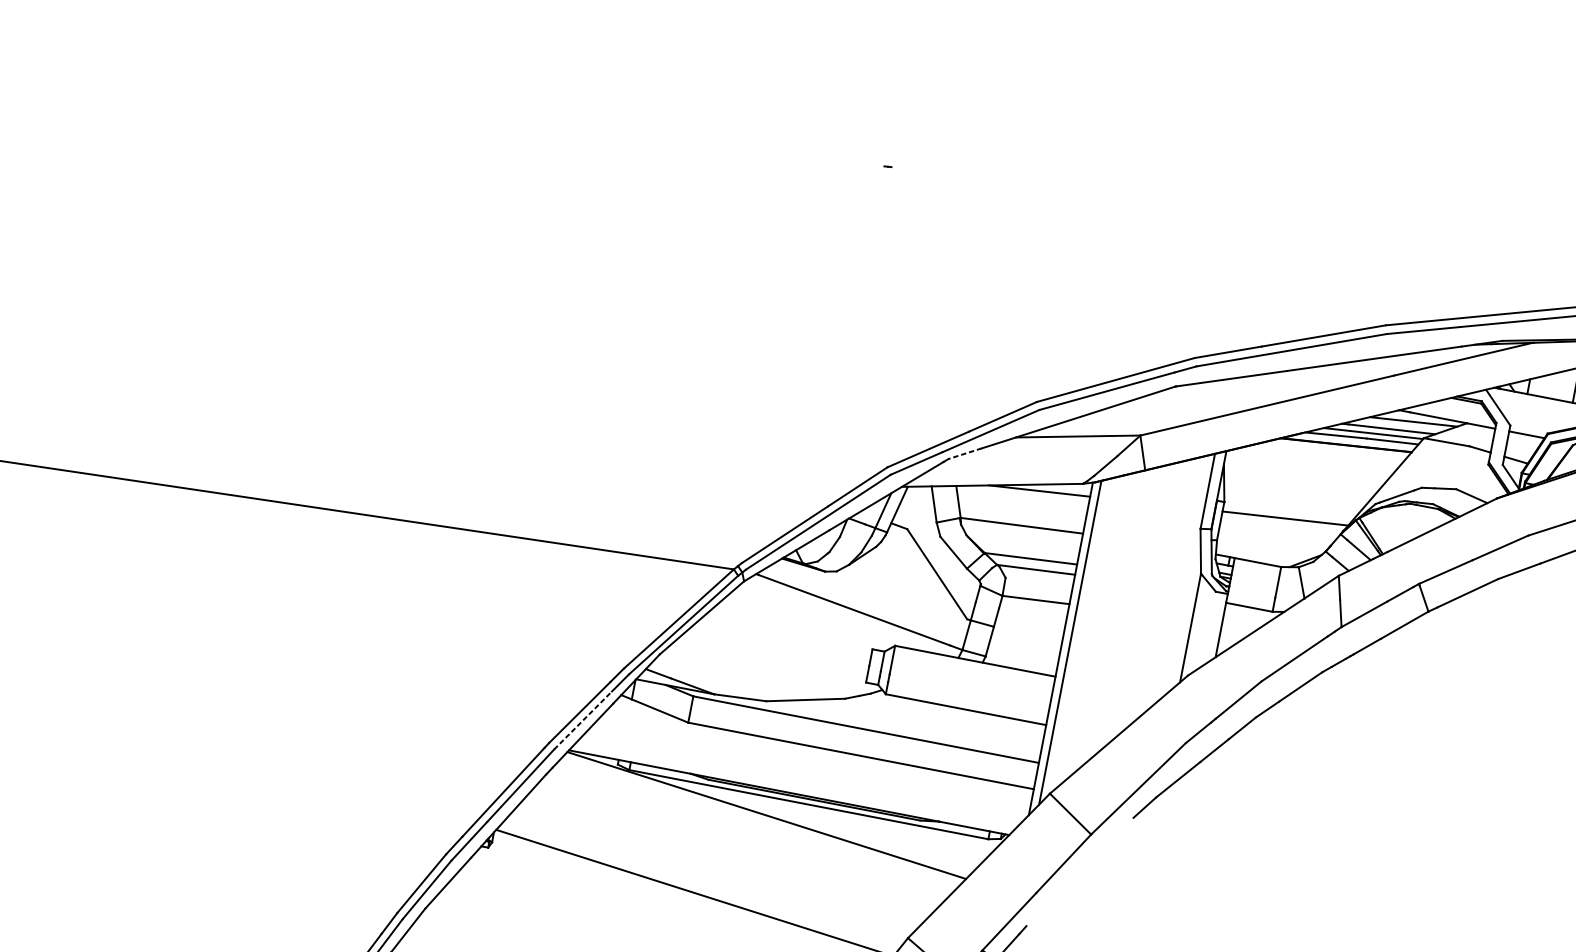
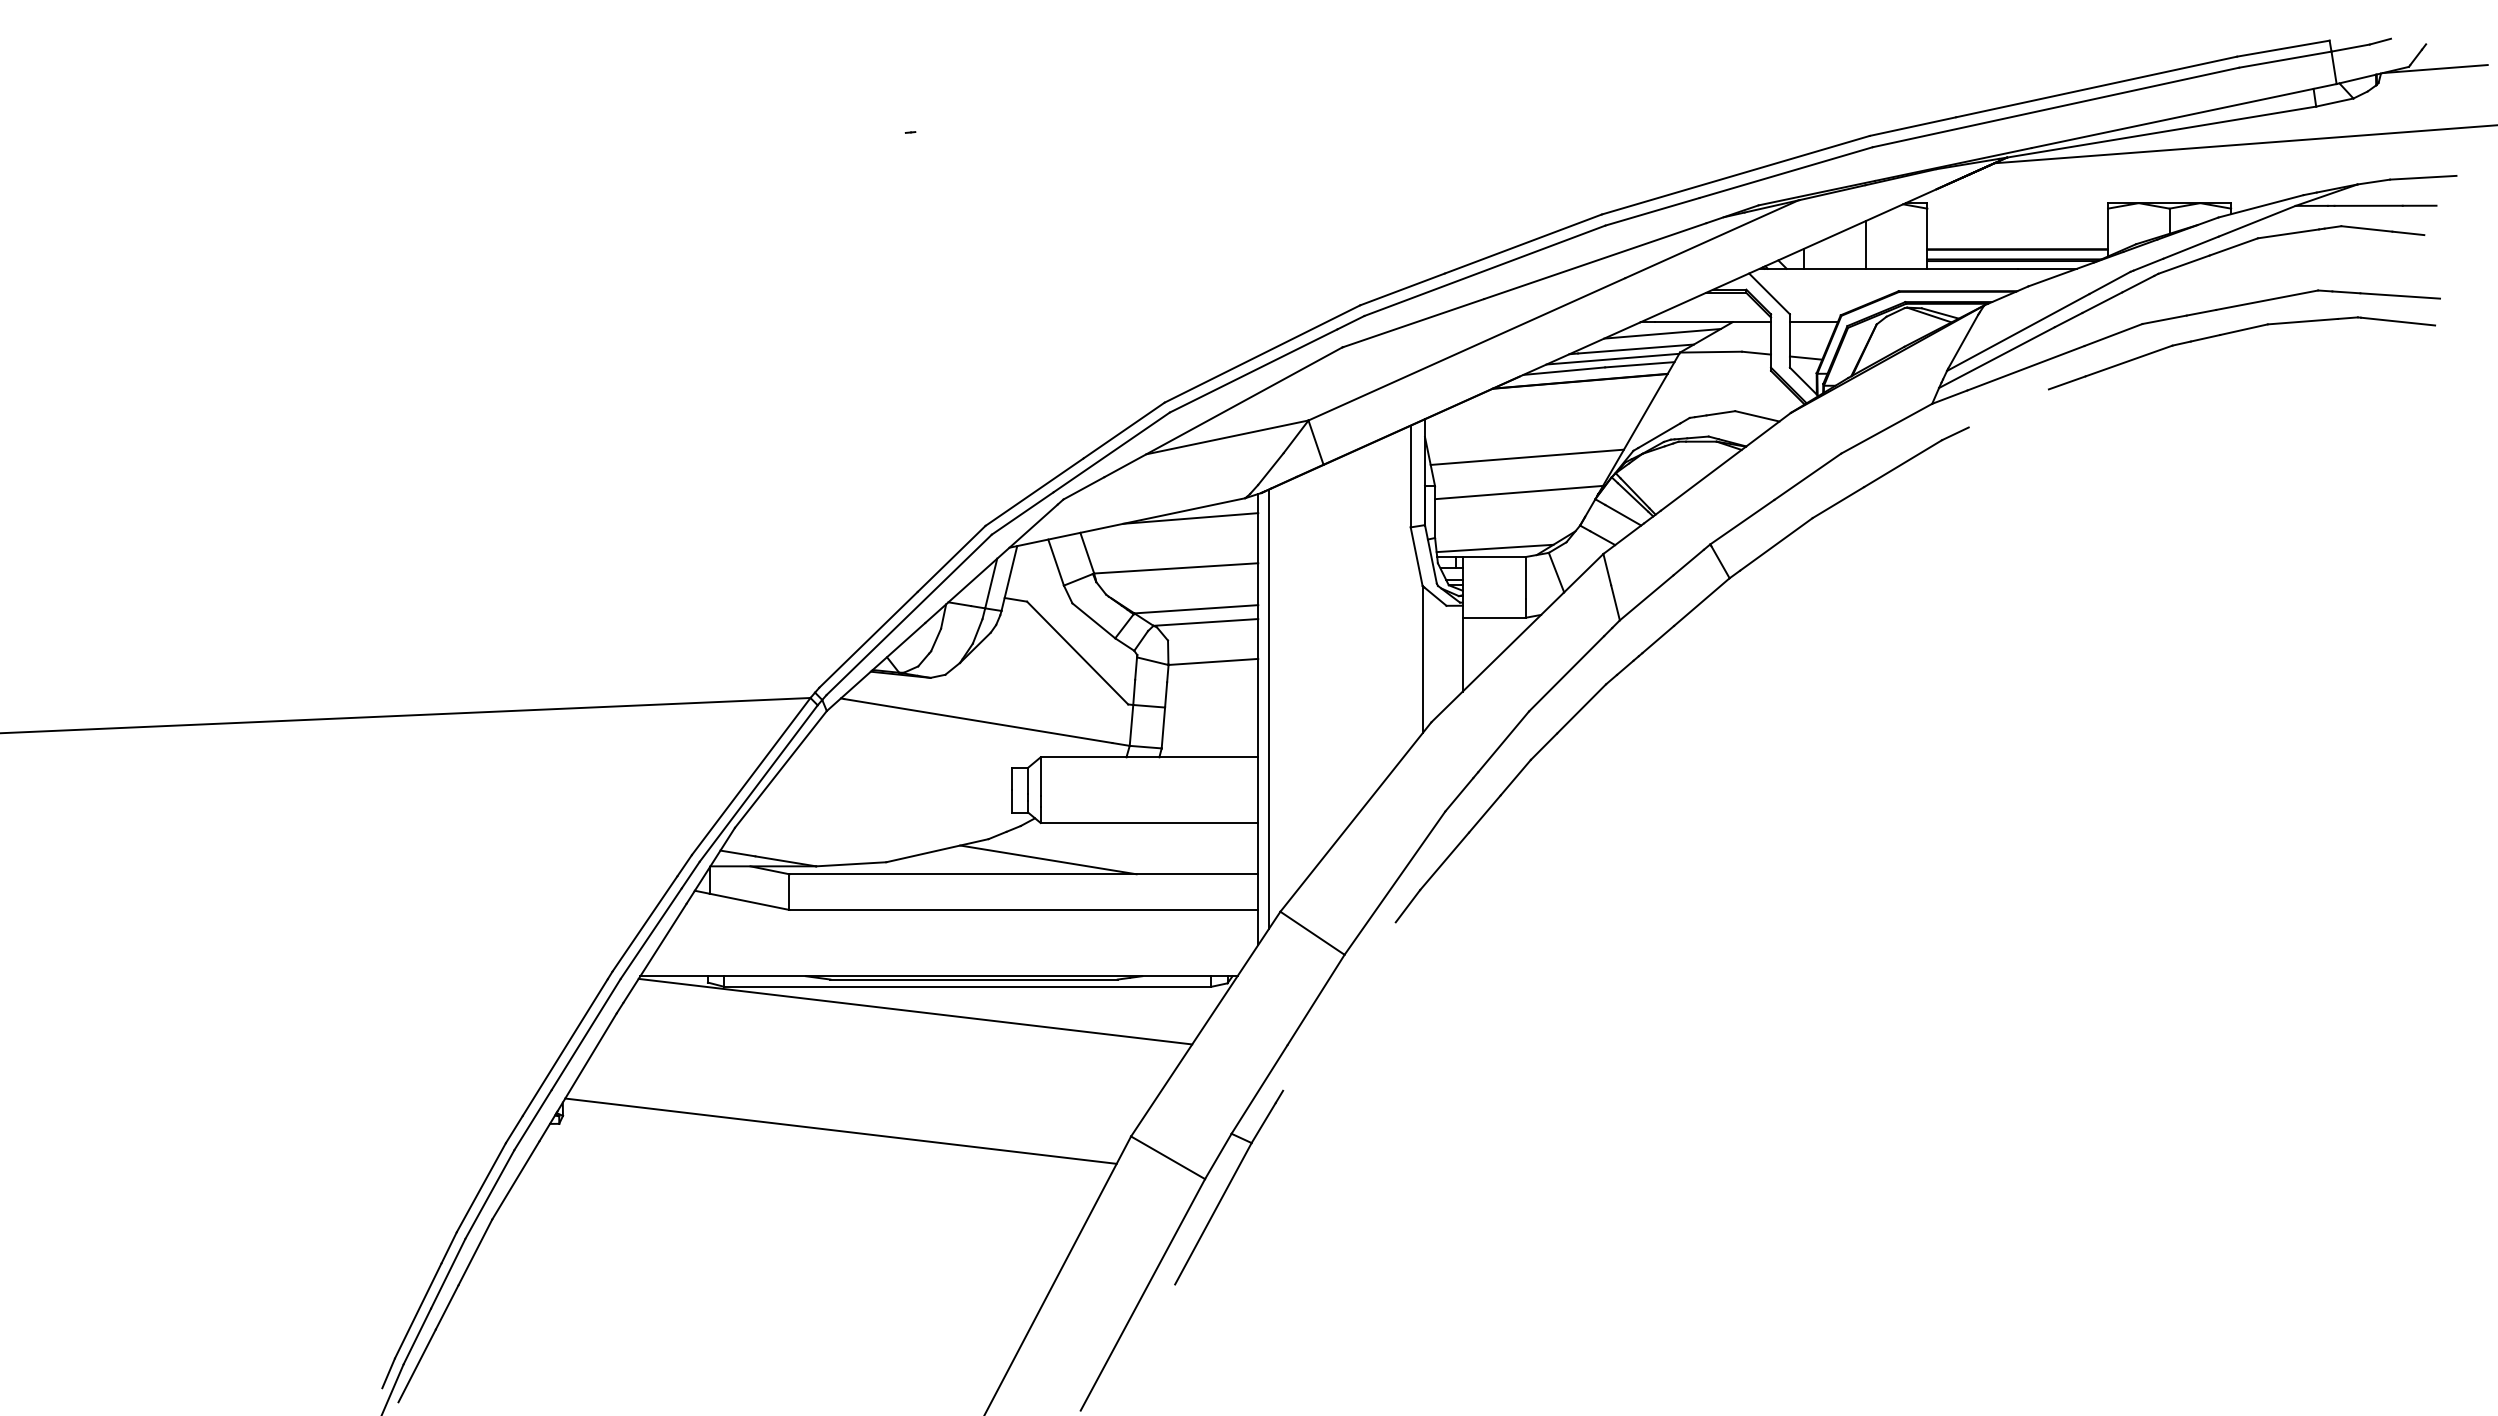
line: (964, 453) -> (1083, 488), dashed -> solid
line: (1295, 493) -> (1526, 456), added
line: (1259, 556) -> (1494, 548), added
line: (583, 720) -> (651, 933), dashed -> solid
line: (886, 722) -> (1048, 859), added

